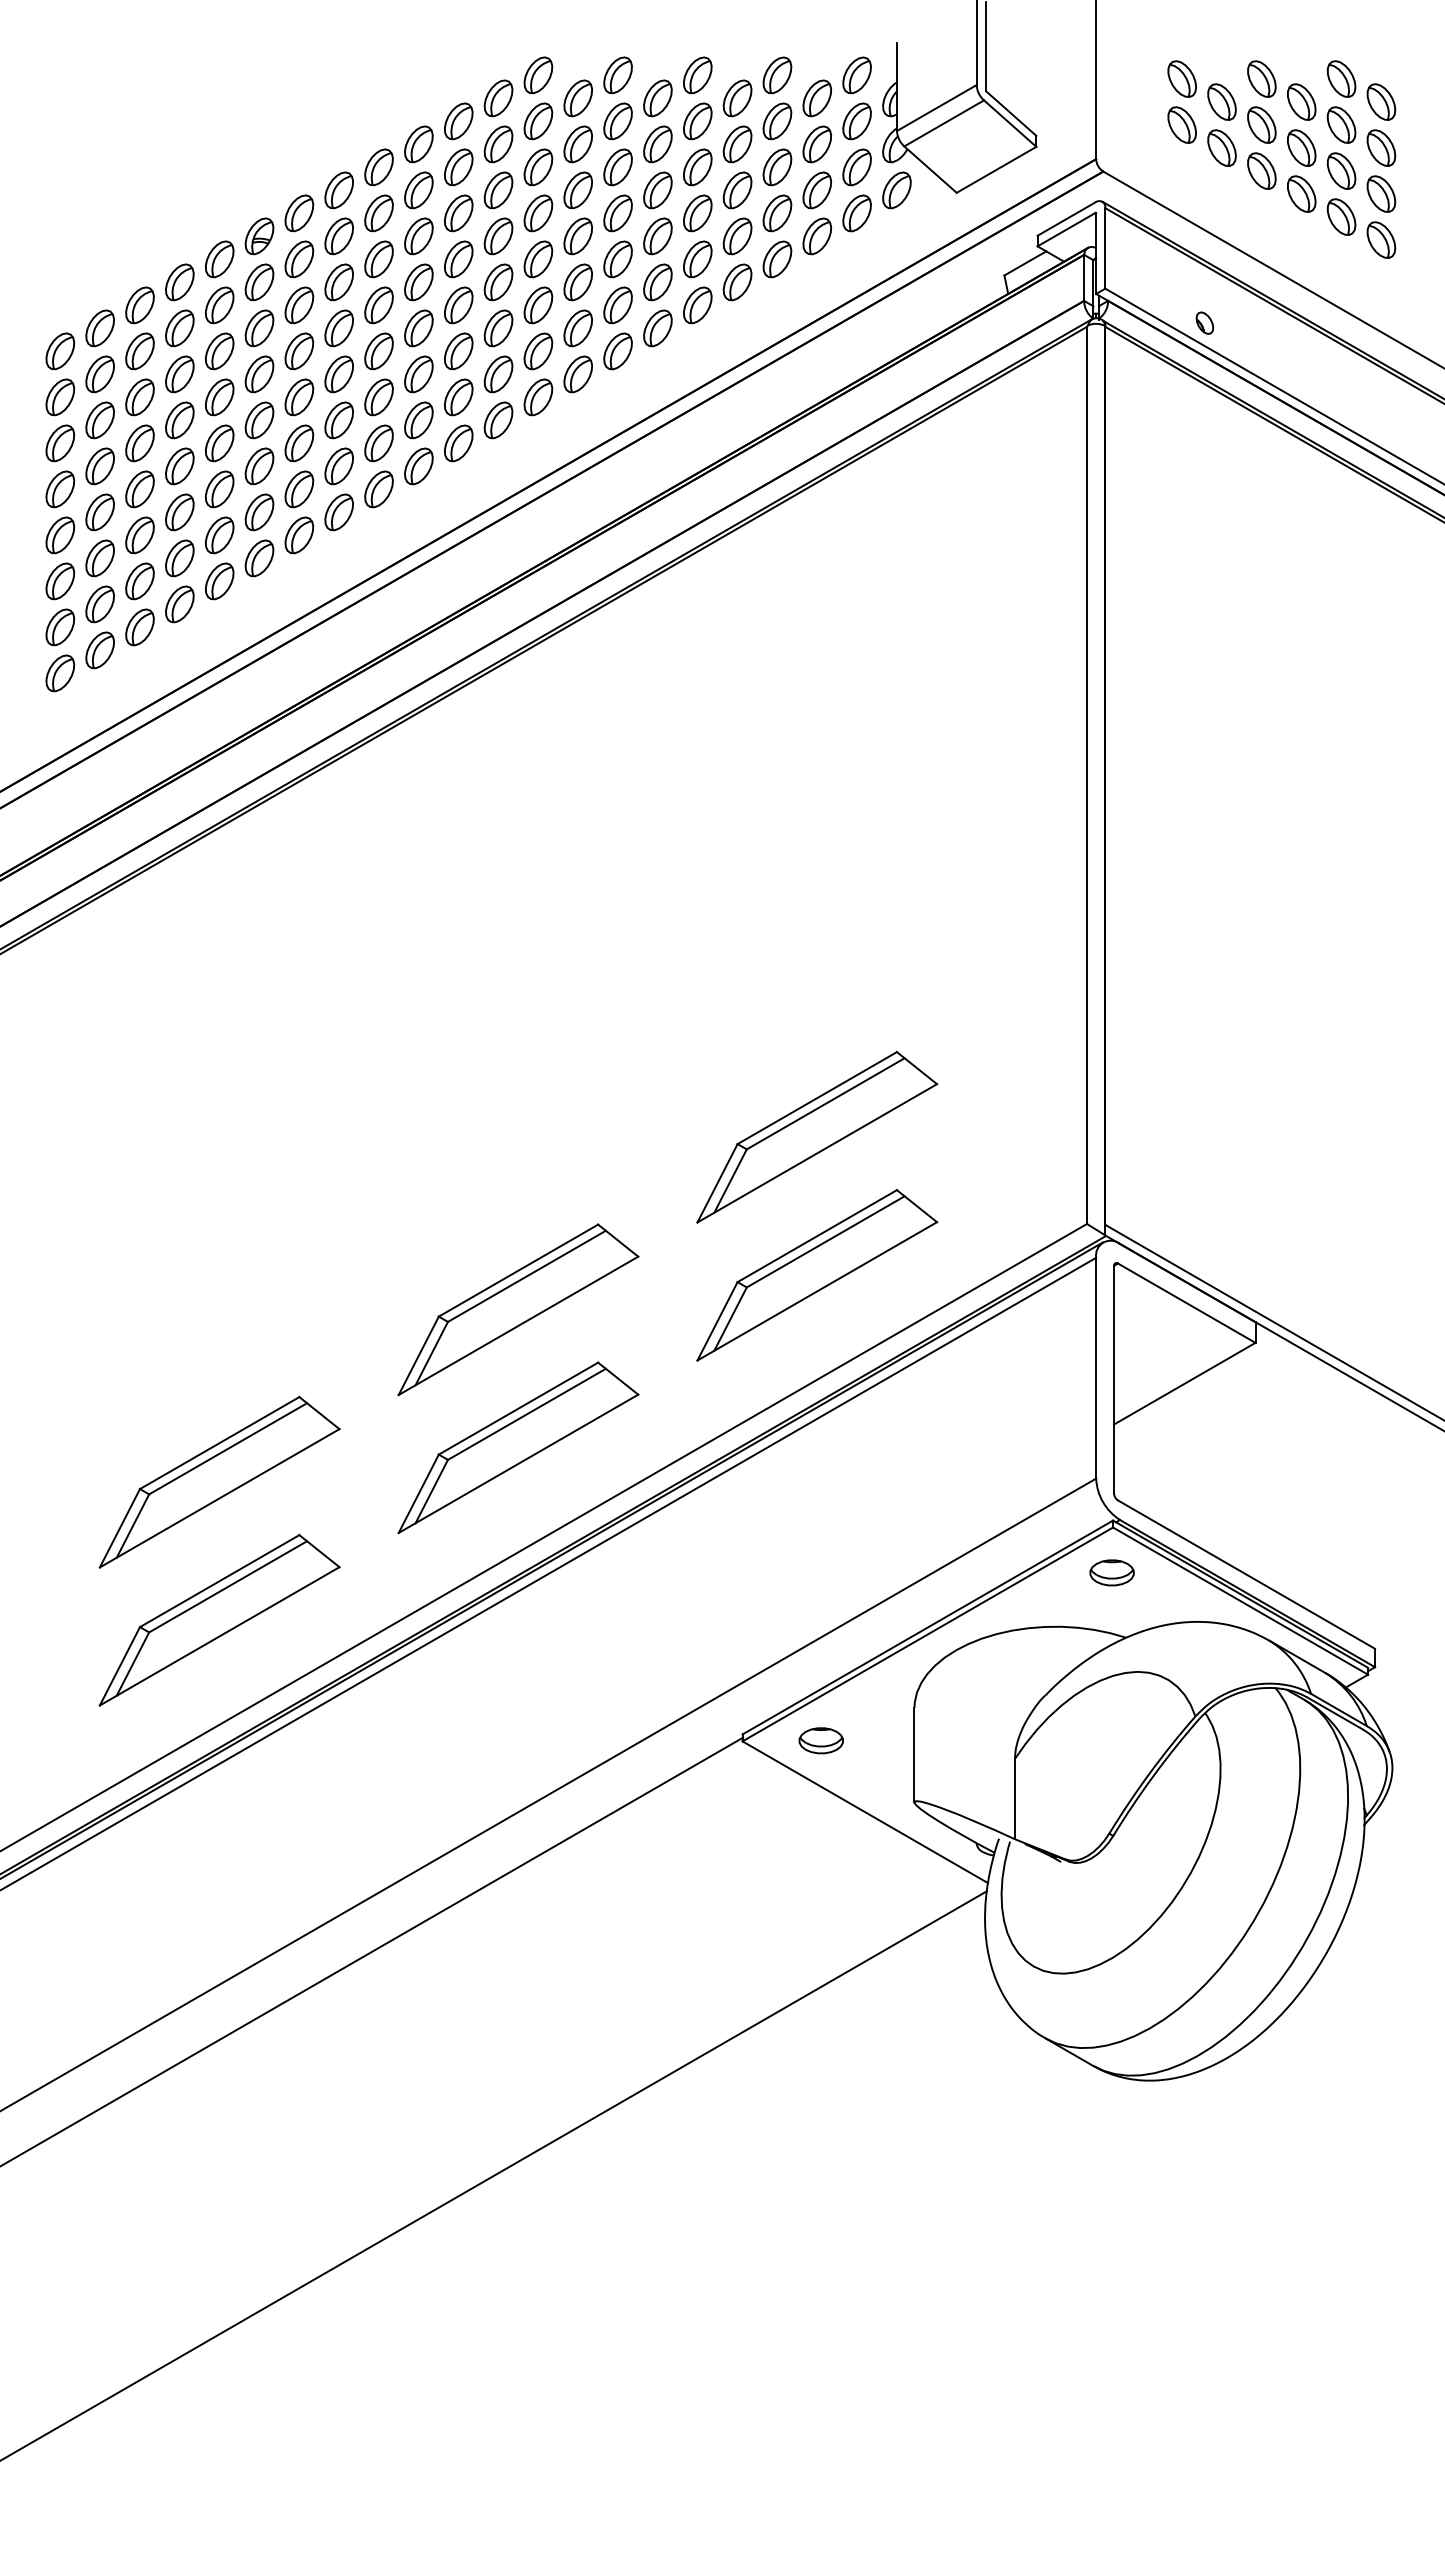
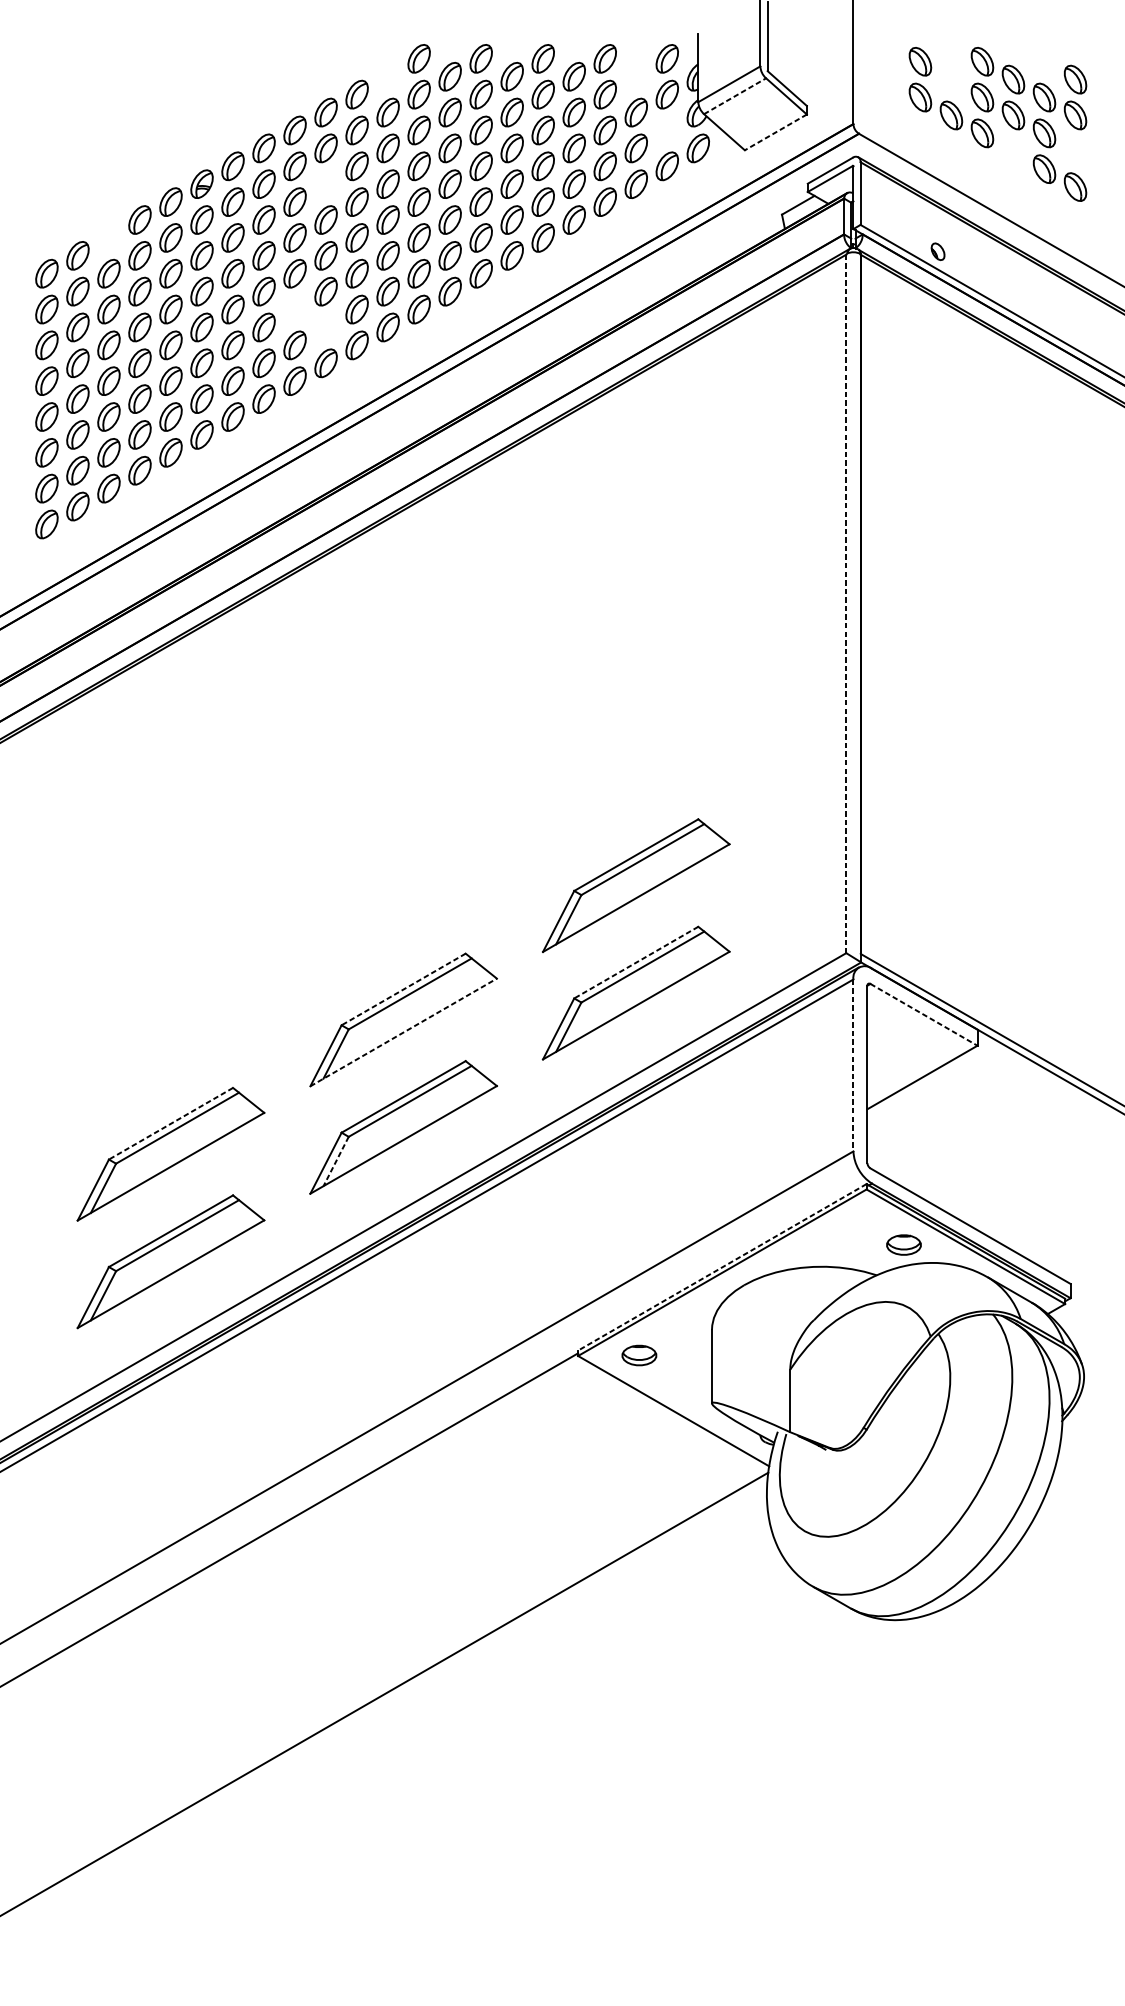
part: (1341, 78) -> (1044, 61), removed
part: (498, 98) -> (388, 76), removed
part: (817, 98) -> (636, 76), removed
part: (1221, 101) -> (951, 79), removed
line: (944, 123) -> (735, 96), solid -> dashed
part: (856, 167) -> (666, 130), removed
line: (996, 169) -> (775, 132), solid -> dashed
part: (1301, 193) -> (1013, 150), removed
part: (1381, 193) -> (1075, 150), removed
part: (418, 236) -> (325, 184), removed
part: (139, 305) -> (108, 238), removed
part: (378, 397) -> (294, 309), removed
part: (418, 420) -> (325, 327), removed
line: (1086, 775) -> (845, 603), solid -> dashed
line: (817, 1236) -> (636, 962), solid -> dashed
line: (518, 1270) -> (403, 989), solid -> dashed
line: (1187, 1303) -> (924, 1015), solid -> dashed
line: (518, 1325) -> (403, 1032), solid -> dashed
line: (1096, 1368) -> (853, 1065), solid -> dashed
line: (219, 1443) -> (170, 1124), solid -> dashed
line: (431, 1491) -> (335, 1161), solid -> dashed
part: (1111, 1572) -> (903, 1244), moved
line: (927, 1627) -> (722, 1267), solid -> dashed

